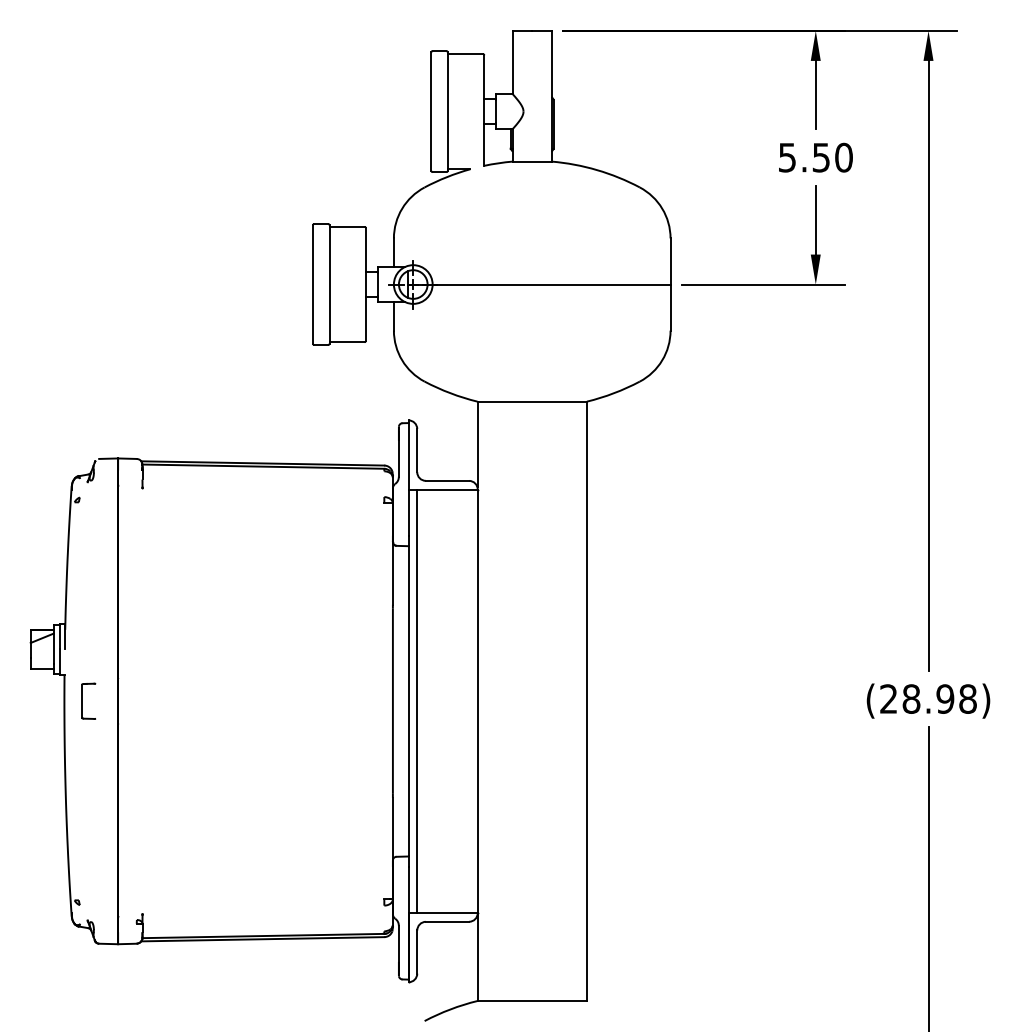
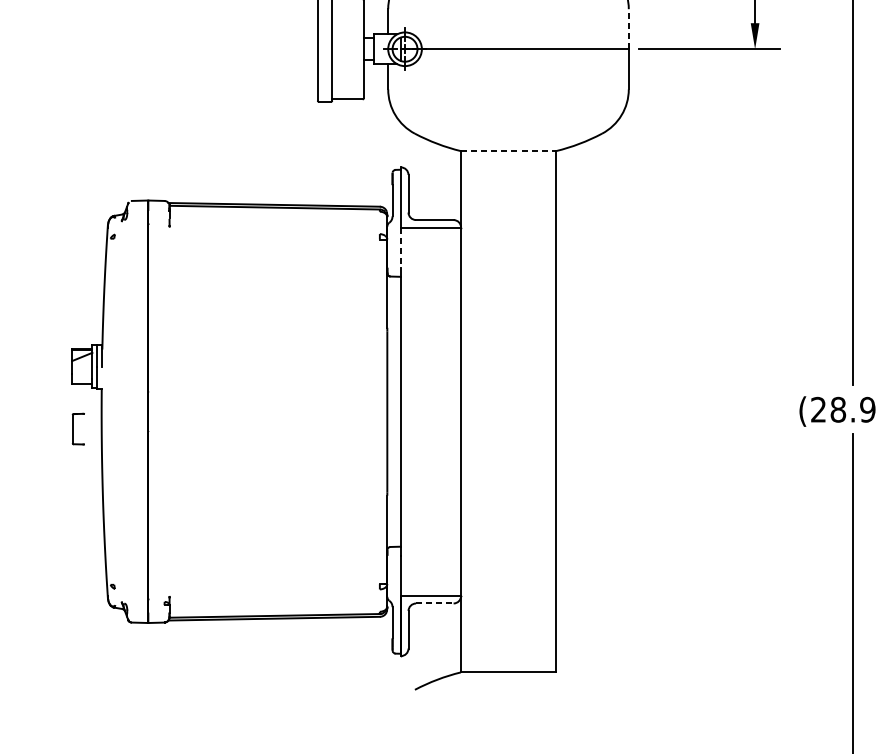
line: (670, 261) -> (628, 29), solid -> dashed
line: (532, 401) -> (508, 150), solid -> dashed
line: (408, 513) -> (400, 248), solid -> dashed
part: (88, 700) -> (78, 428), moved
line: (417, 701) -> (408, 411), removed
line: (447, 921) -> (434, 603), solid -> dashed

